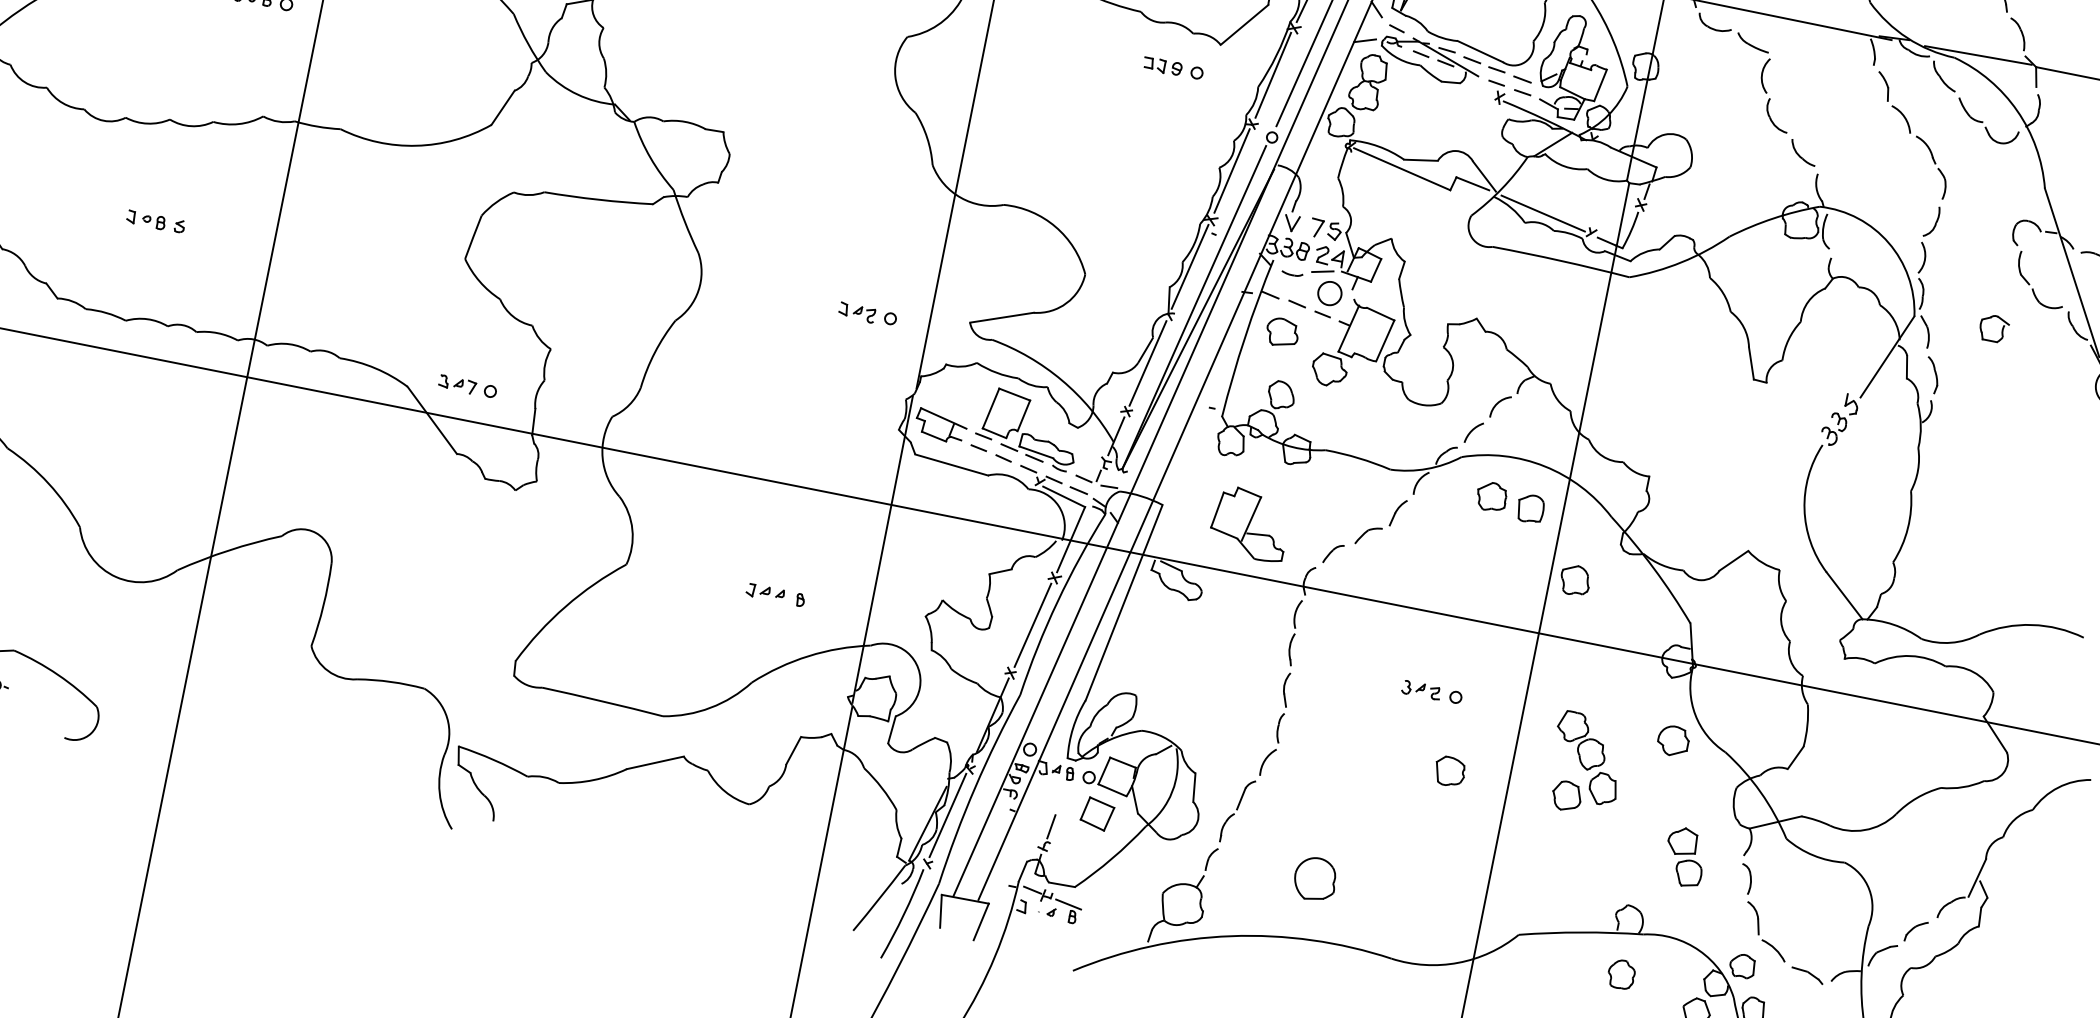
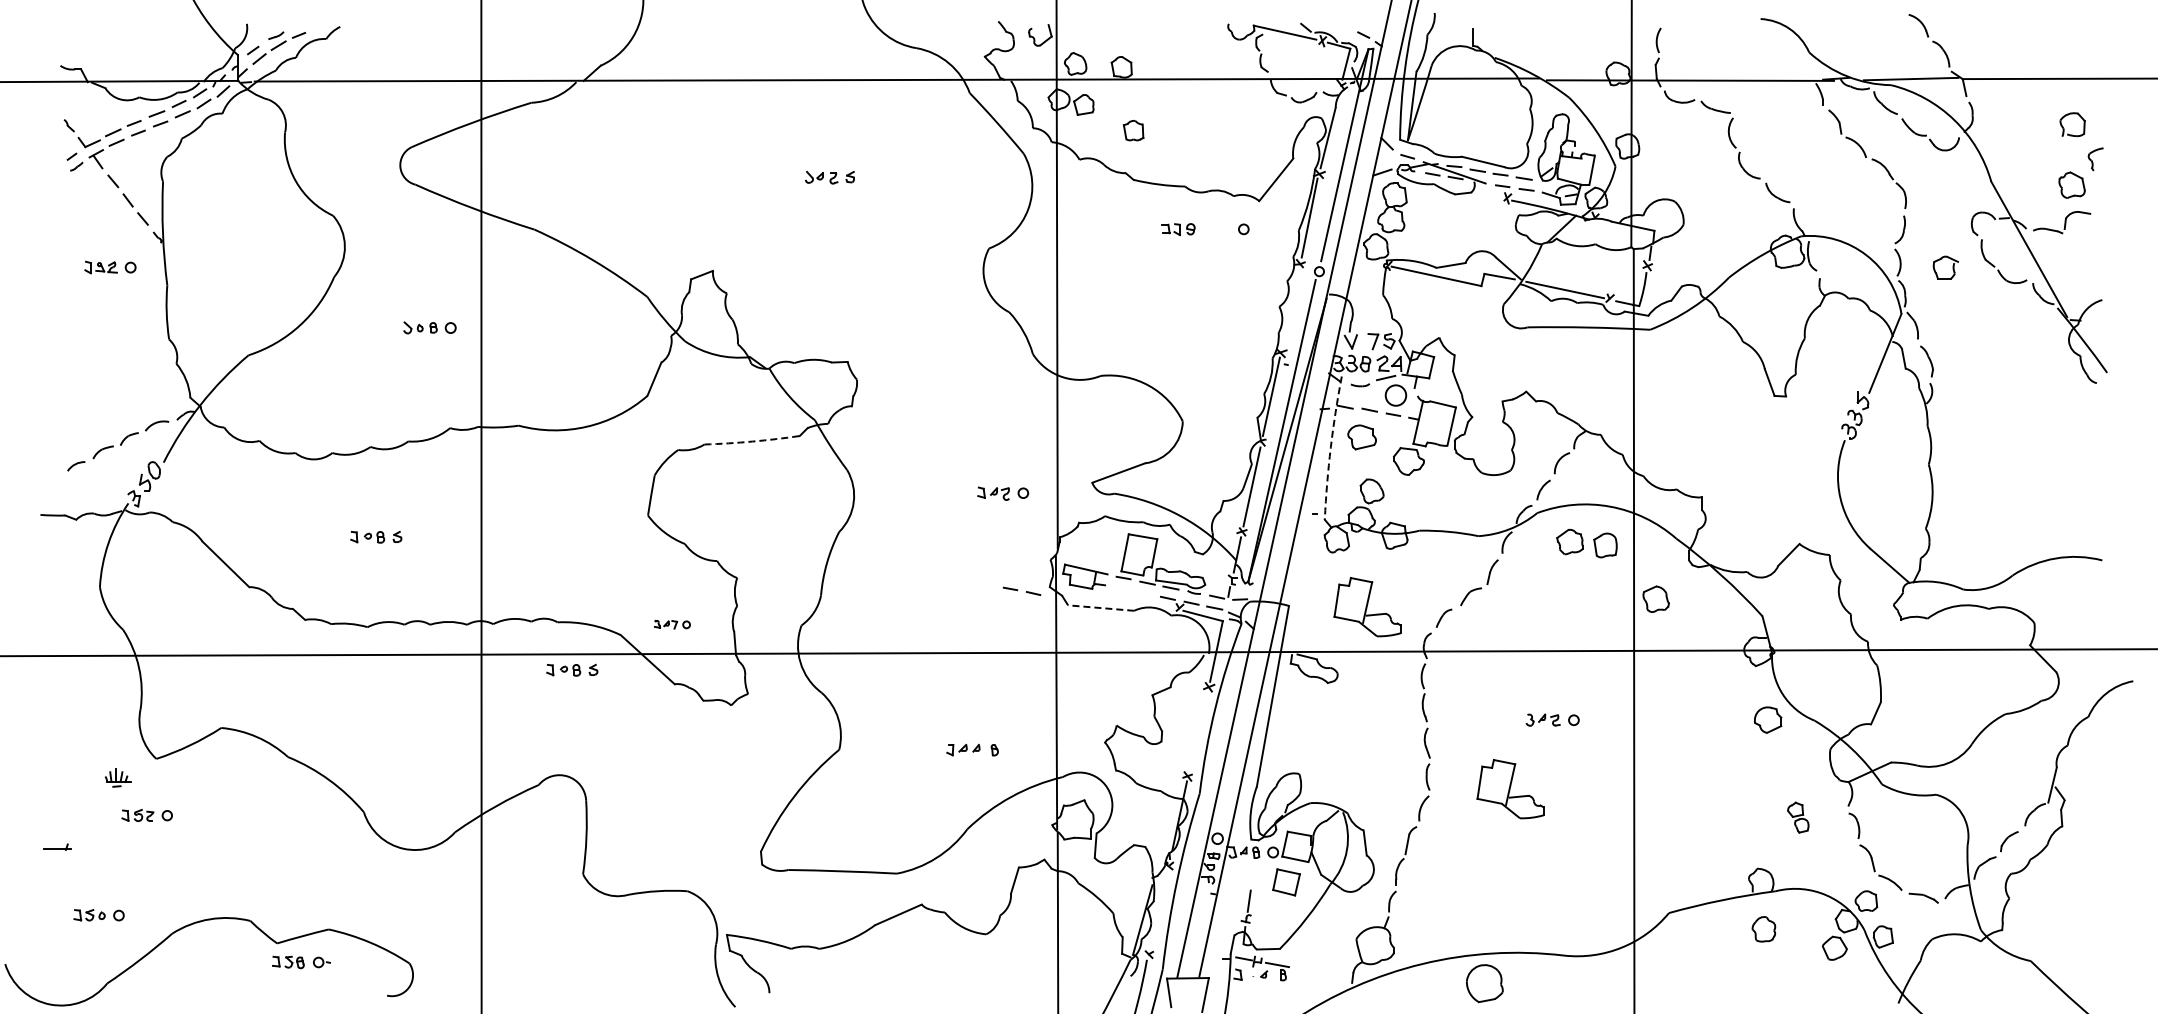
part: (1163, 66) -> (1178, 229), moved
line: (1231, 171) -> (1290, 307), removed
arc: (598, 199) -> (752, 441), solid -> dashed
part: (1993, 328) -> (1945, 267), moved
arc: (1244, 336) -> (1330, 447), solid -> dashed
part: (467, 386) -> (672, 624), size x0.7
part: (345, 415) -> (572, 670), added
part: (990, 452) -> (1021, 590), moved
line: (950, 465) -> (1100, 608), solid -> dashed
line: (1032, 625) -> (1198, 731), removed
part: (1369, 760) -> (1510, 789), added
part: (1586, 764) -> (1697, 755), removed
part: (1449, 771) -> (1581, 784), removed
line: (947, 815) -> (1158, 909), removed
part: (1685, 857) -> (1798, 817), size x0.6
part: (1315, 879) -> (1484, 983), moved

